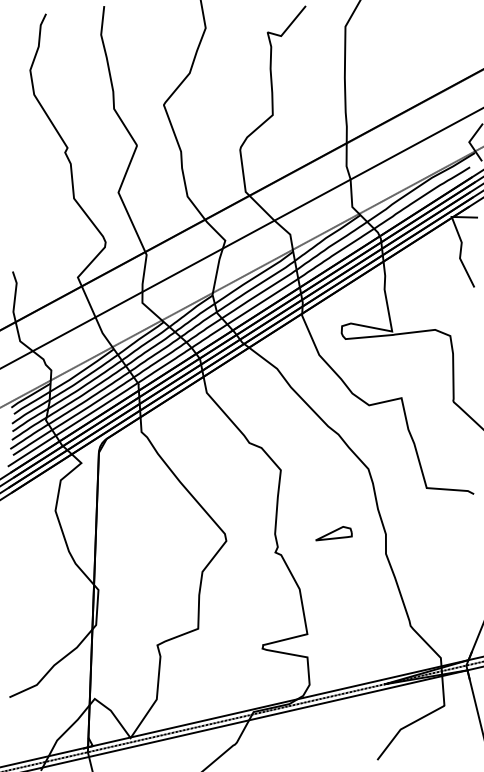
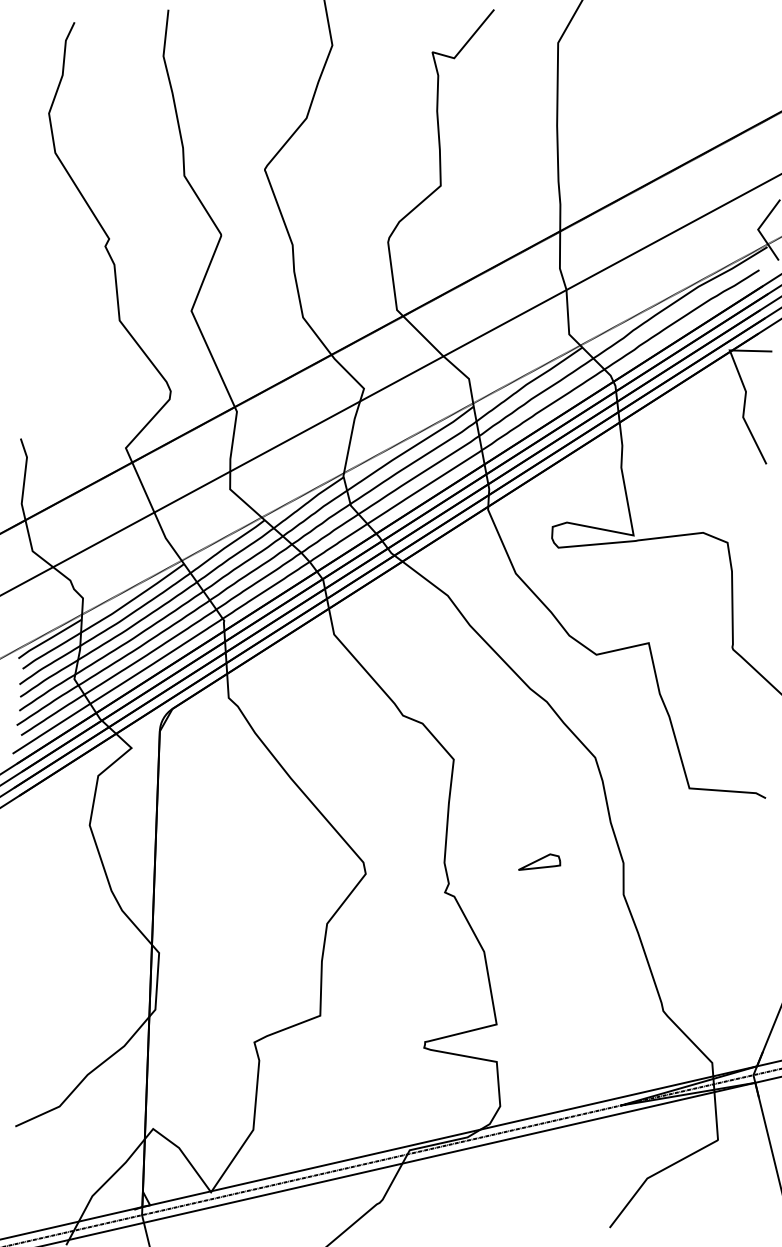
part: (333, 533) -> (538, 861), size x0.71

